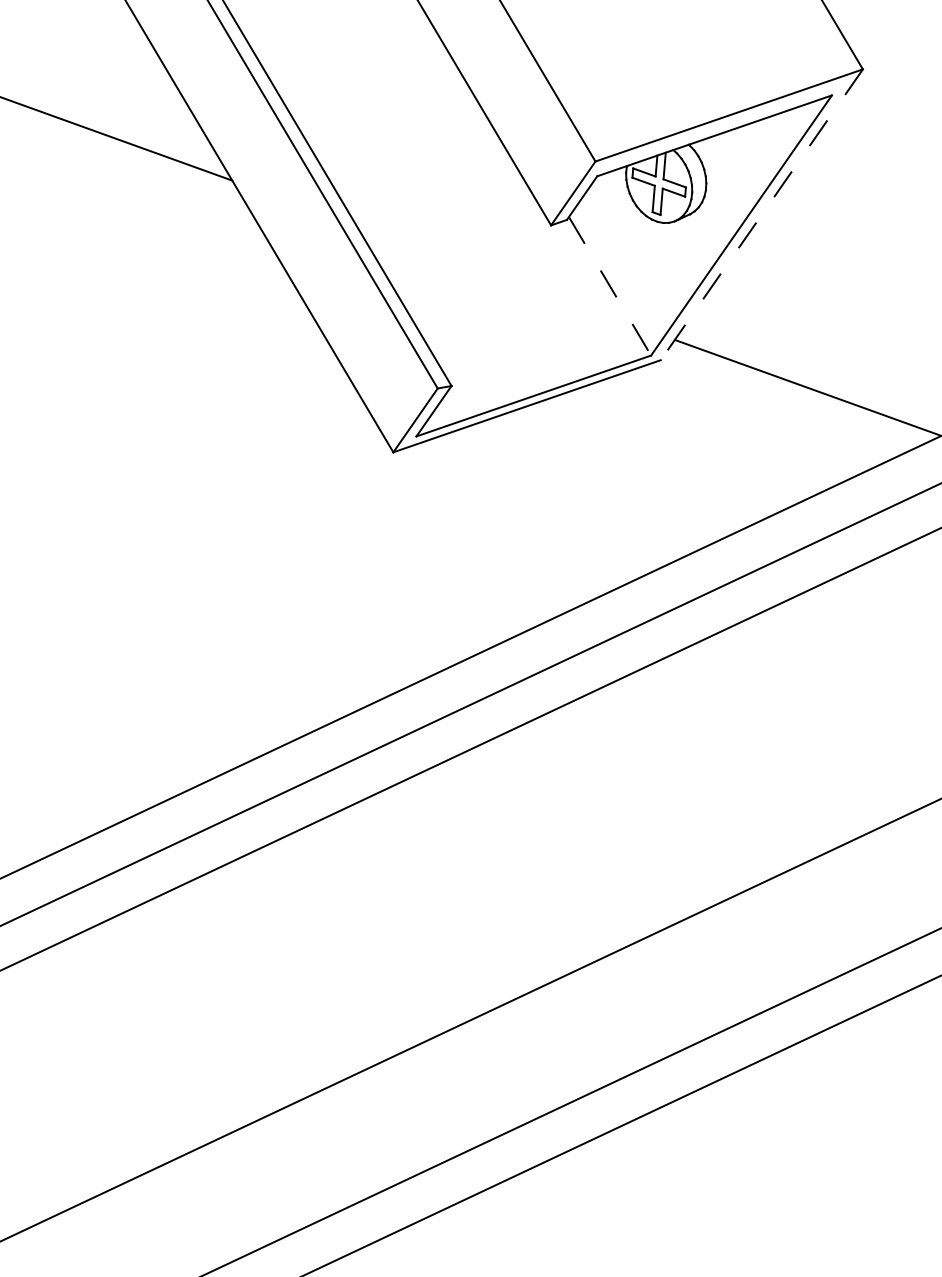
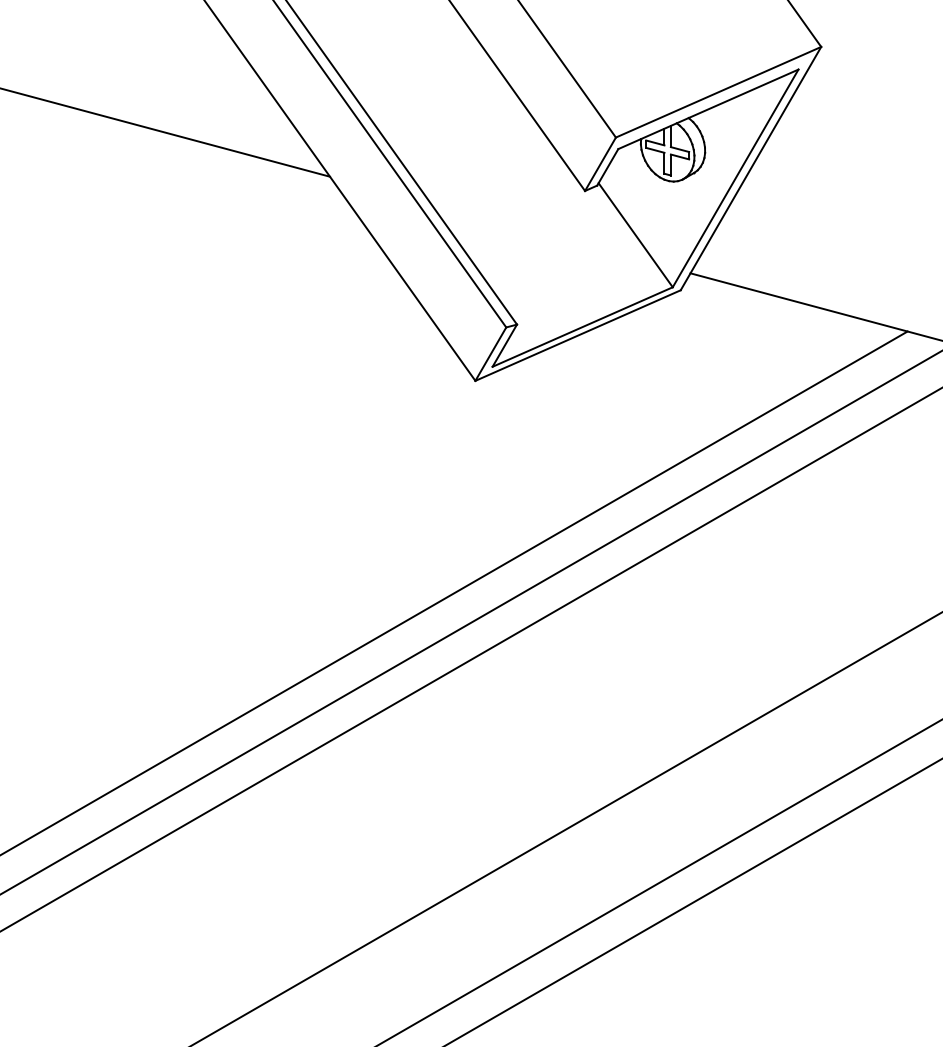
line: (761, 214) -> (750, 168), dashed -> solid
line: (609, 286) -> (635, 235), dashed -> solid

